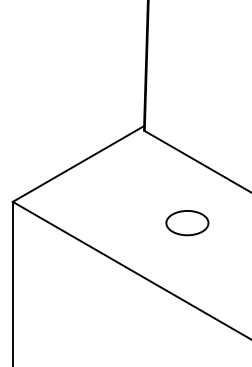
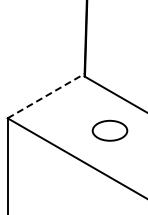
line: (79, 163) -> (46, 95), solid -> dashed
part: (186, 222) -> (109, 130), size x1.4

